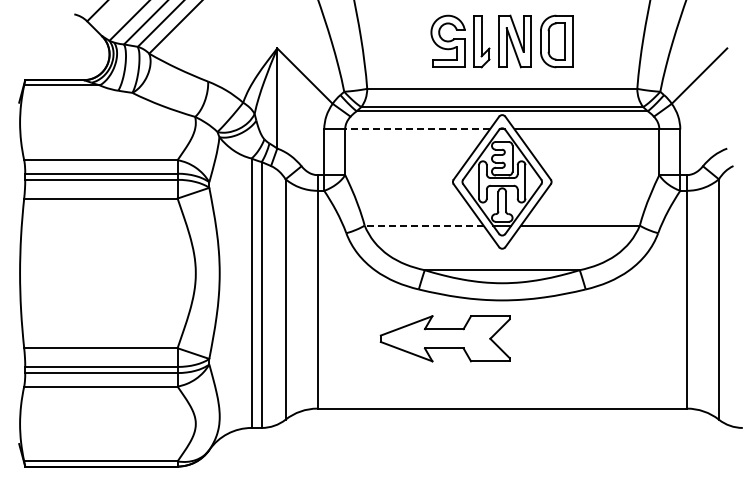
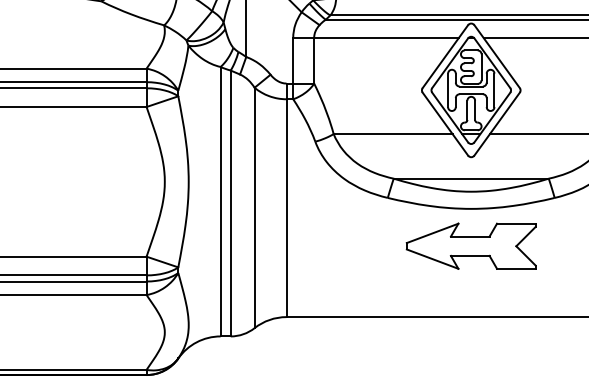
line: (417, 129) -> (386, 37), dashed -> solid
line: (423, 225) -> (392, 133), dashed -> solid
part: (444, 338) -> (470, 245), moved

